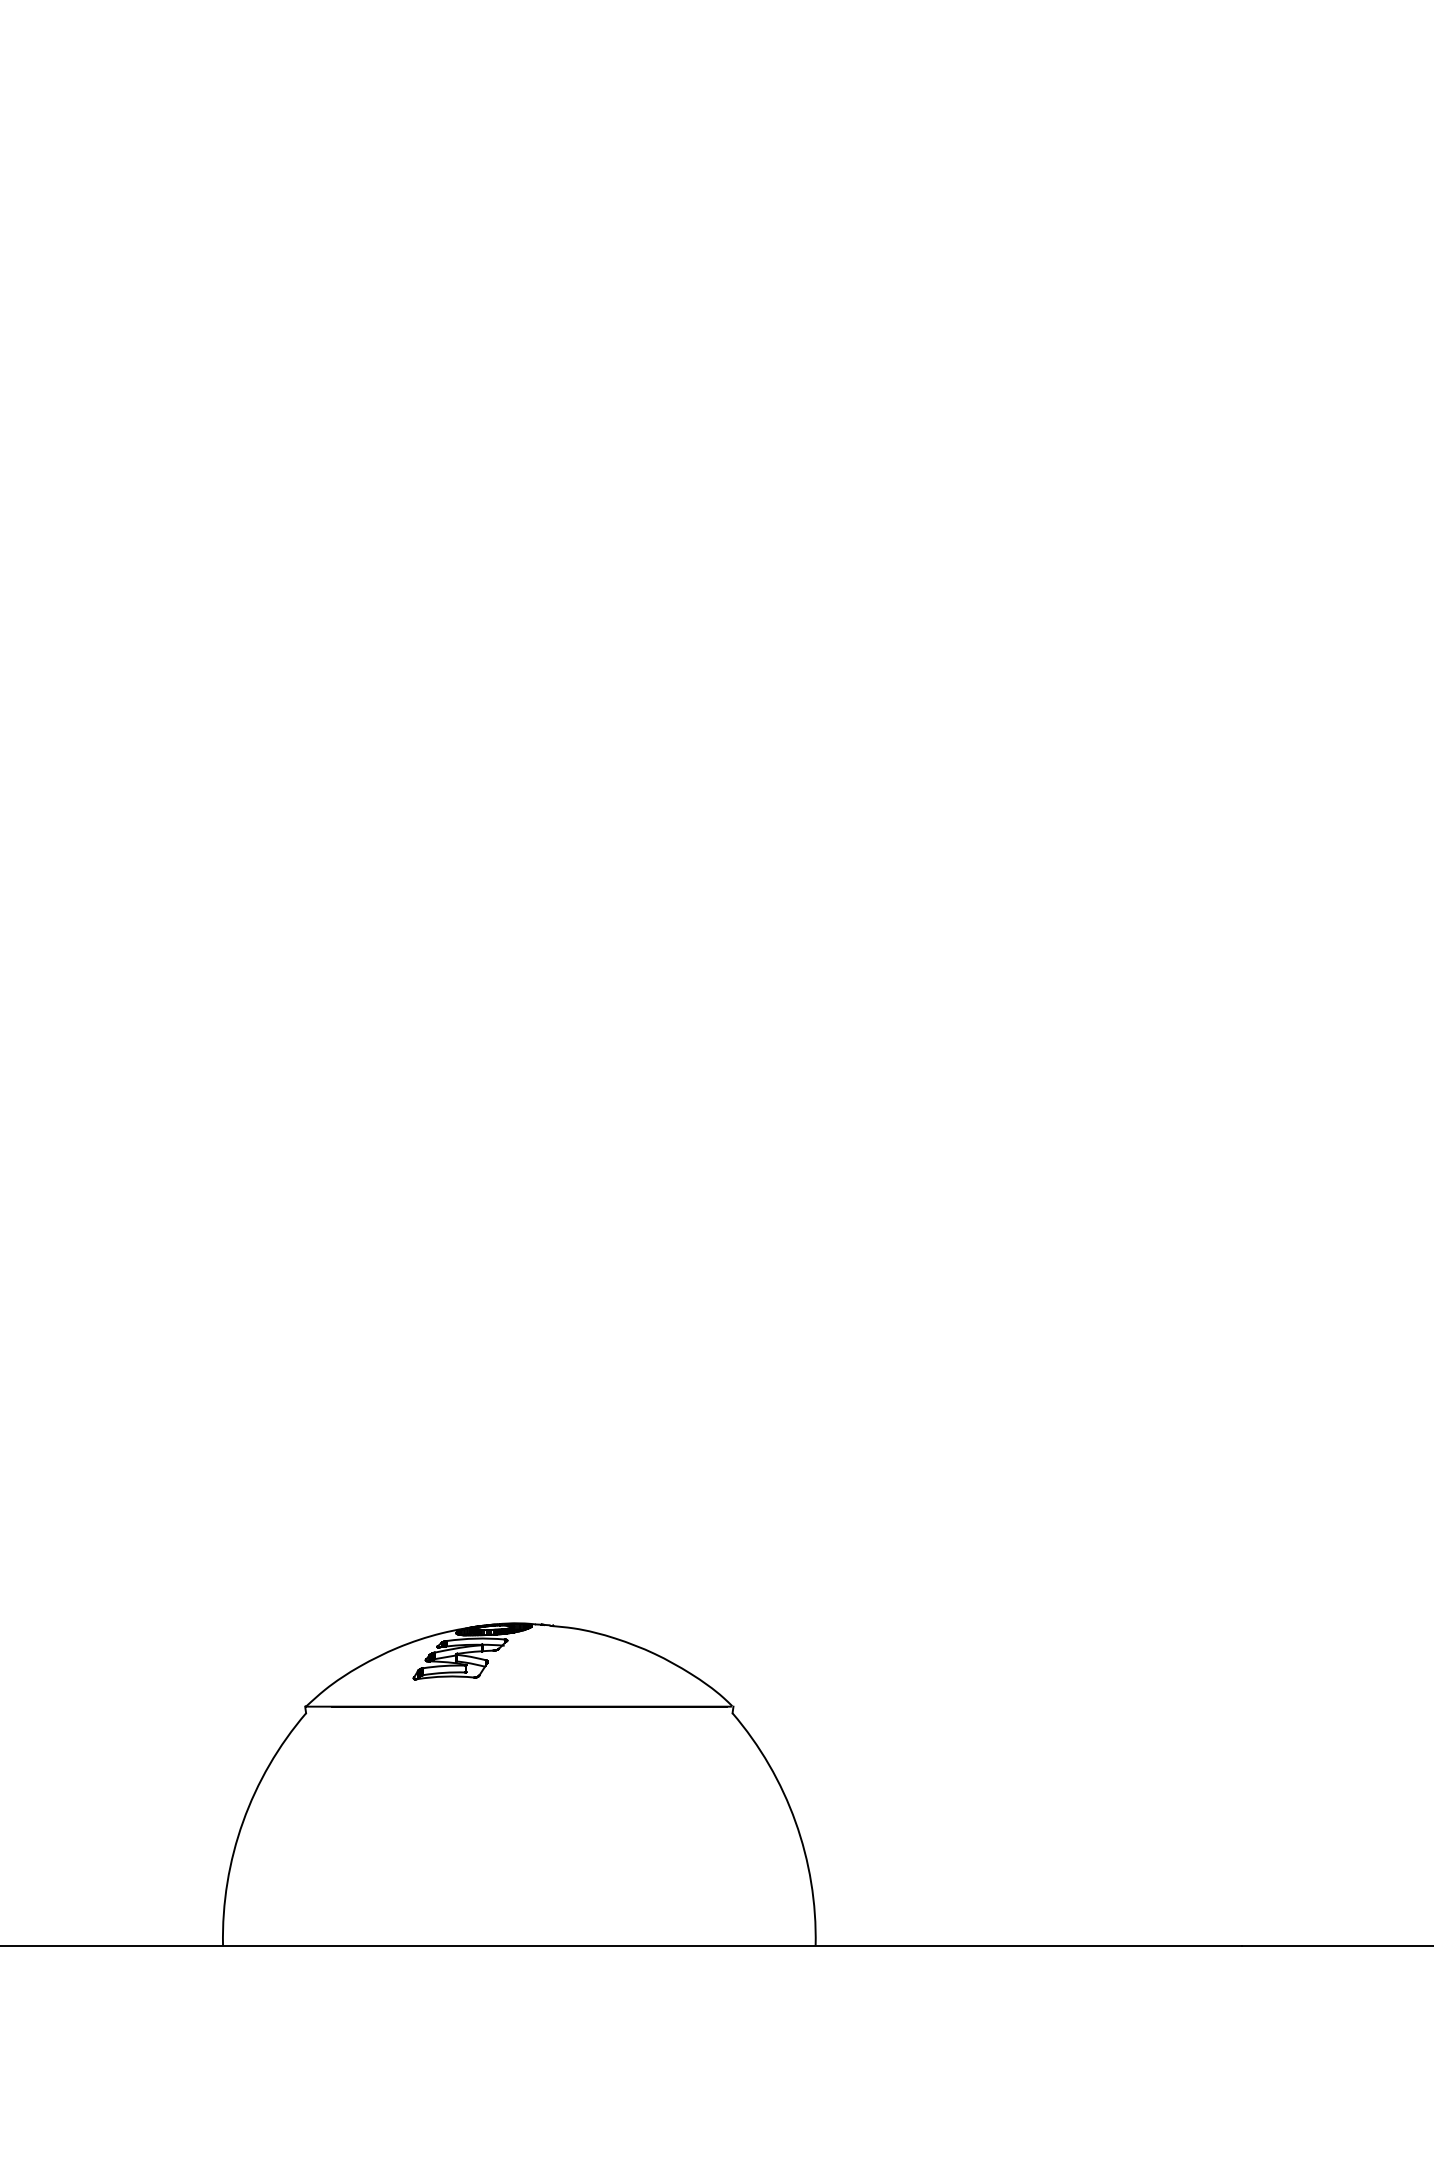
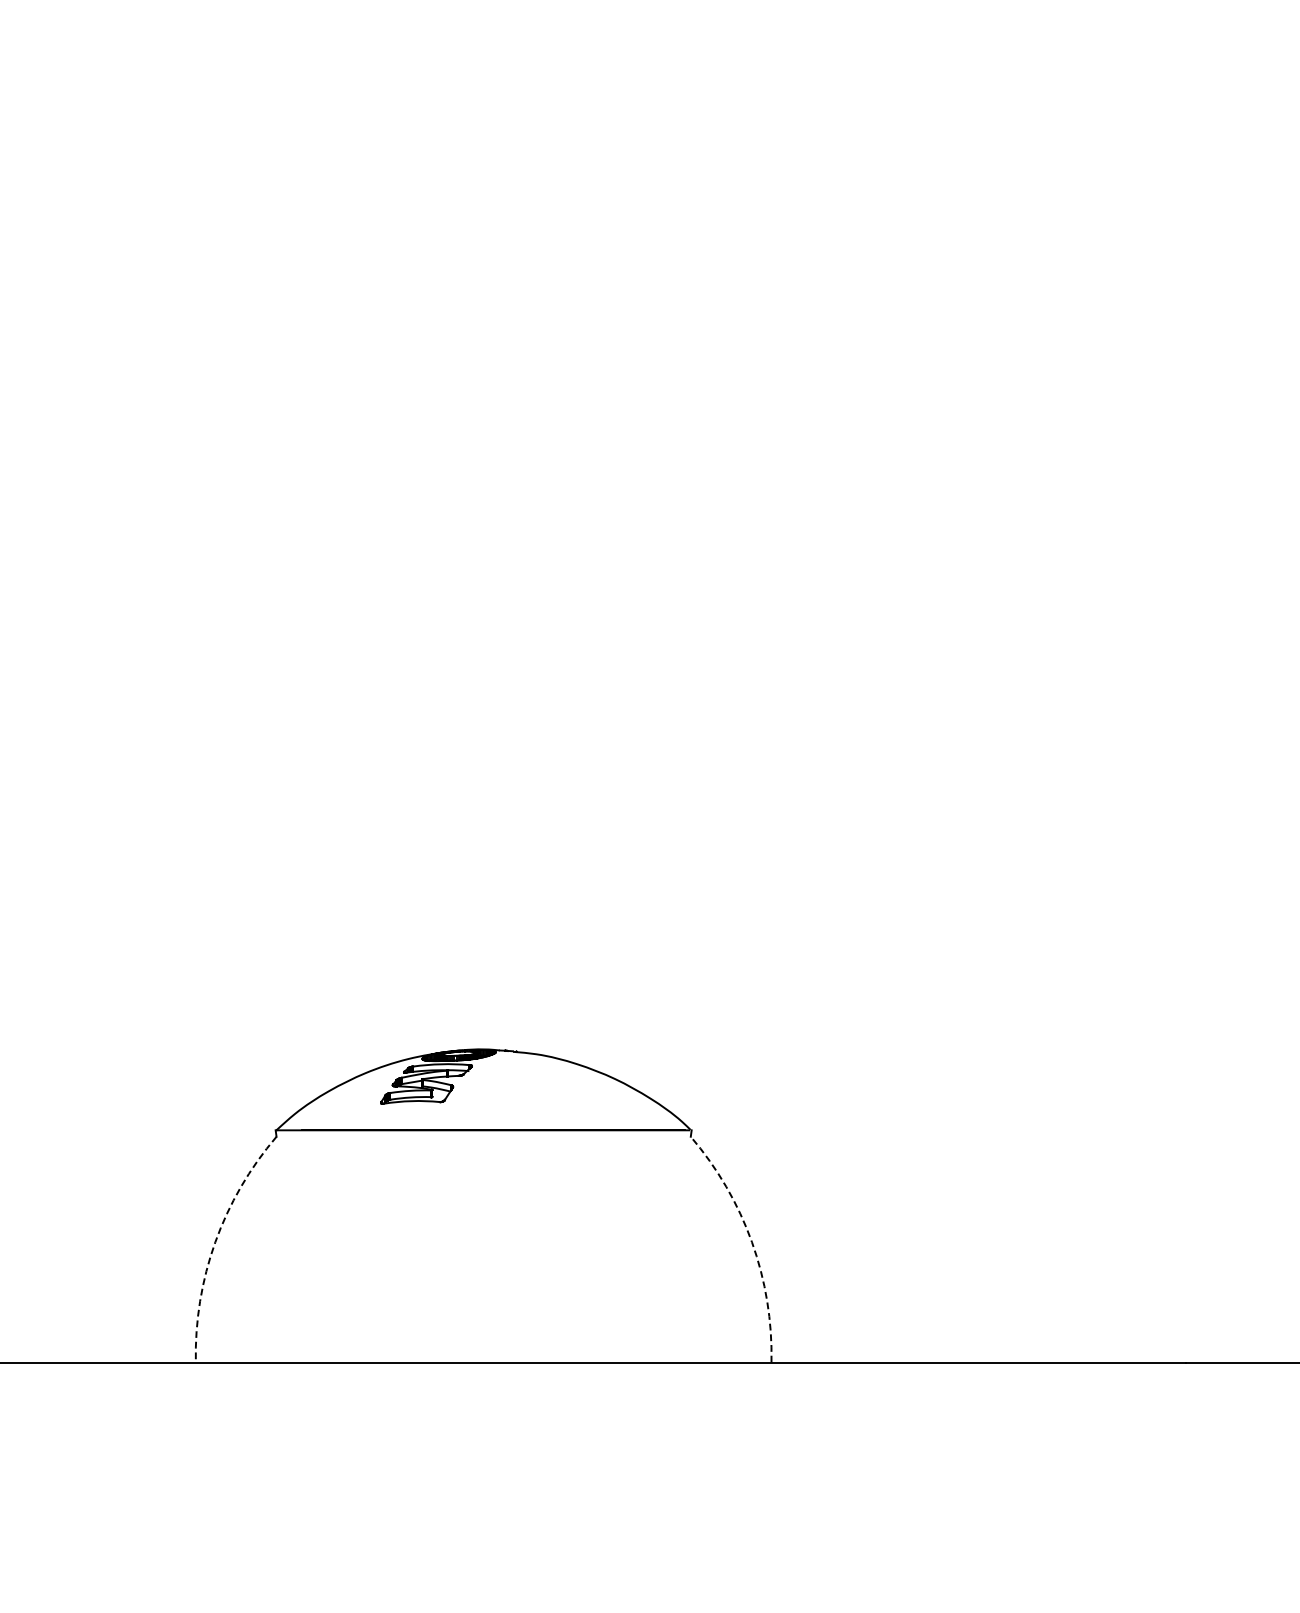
arc: (243, 1821) -> (215, 1241), solid -> dashed
arc: (795, 1821) -> (751, 1241), solid -> dashed

